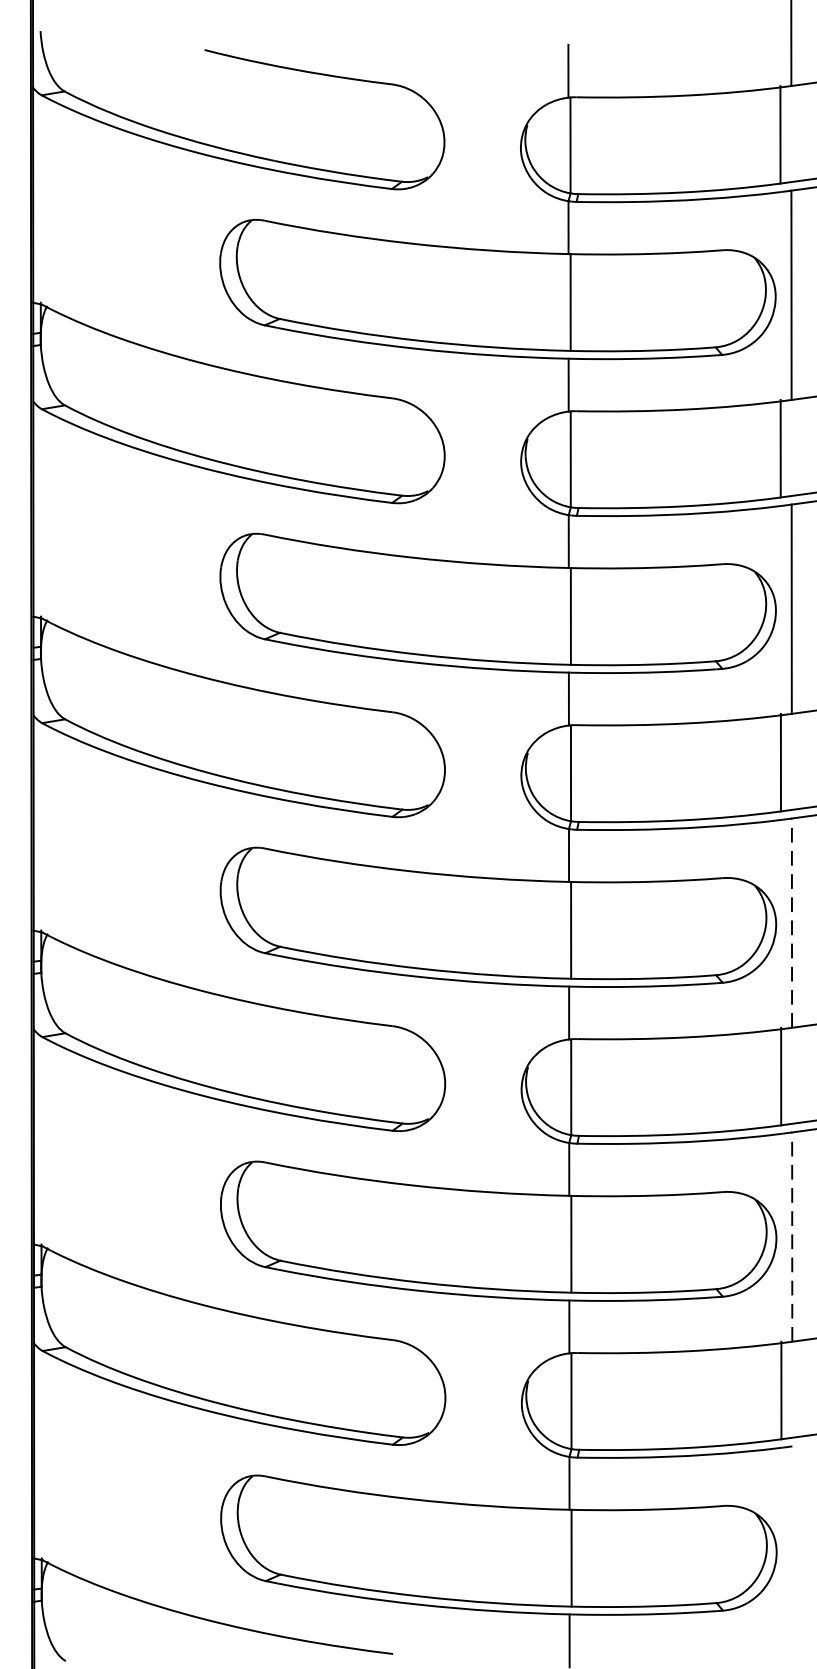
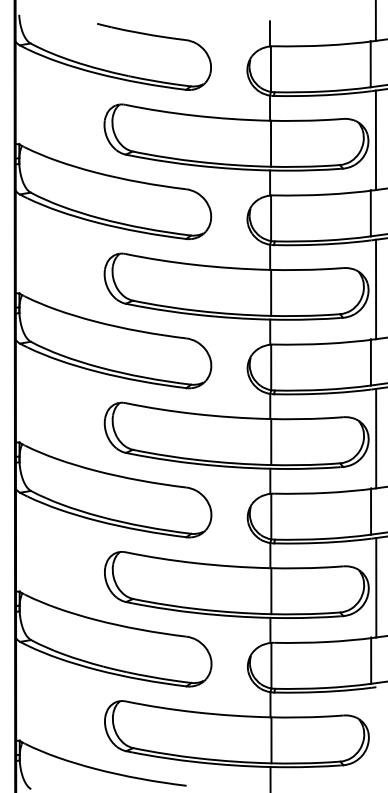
line: (792, 922) -> (376, 438), dashed -> solid
line: (792, 1236) -> (376, 587), dashed -> solid

